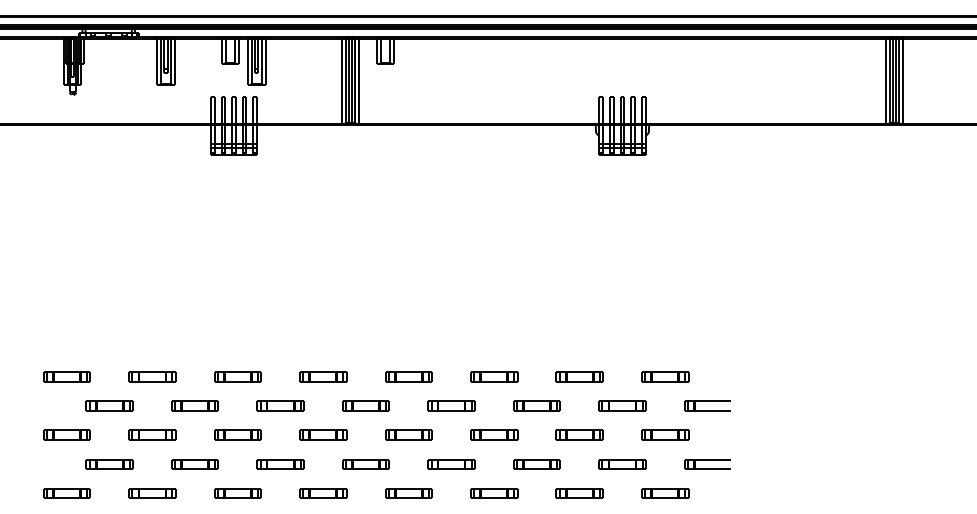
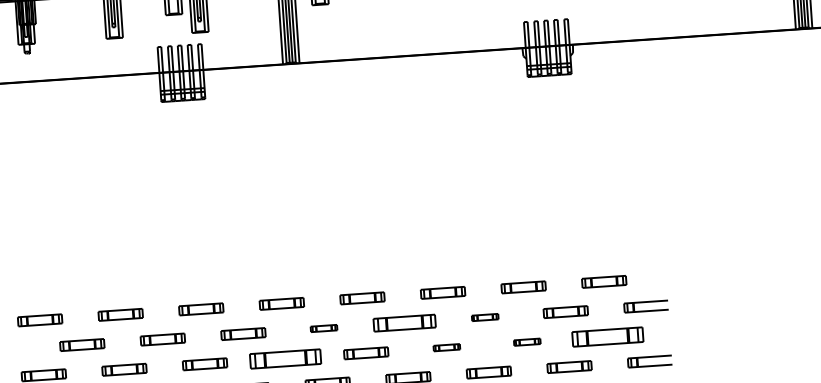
part: (365, 405) -> (323, 327), size x0.6
part: (451, 405) -> (404, 322), size x1.4
part: (536, 405) -> (484, 316), size x0.6
part: (323, 434) -> (285, 358), size x1.6
part: (494, 434) -> (446, 347), size x0.6
part: (579, 434) -> (527, 341), size x0.6
part: (665, 434) -> (608, 336), size x1.6

